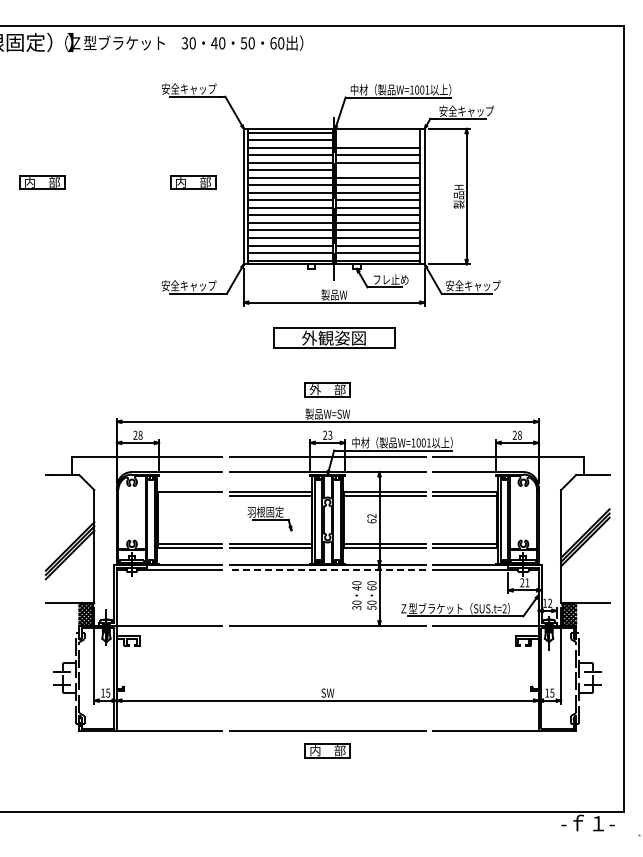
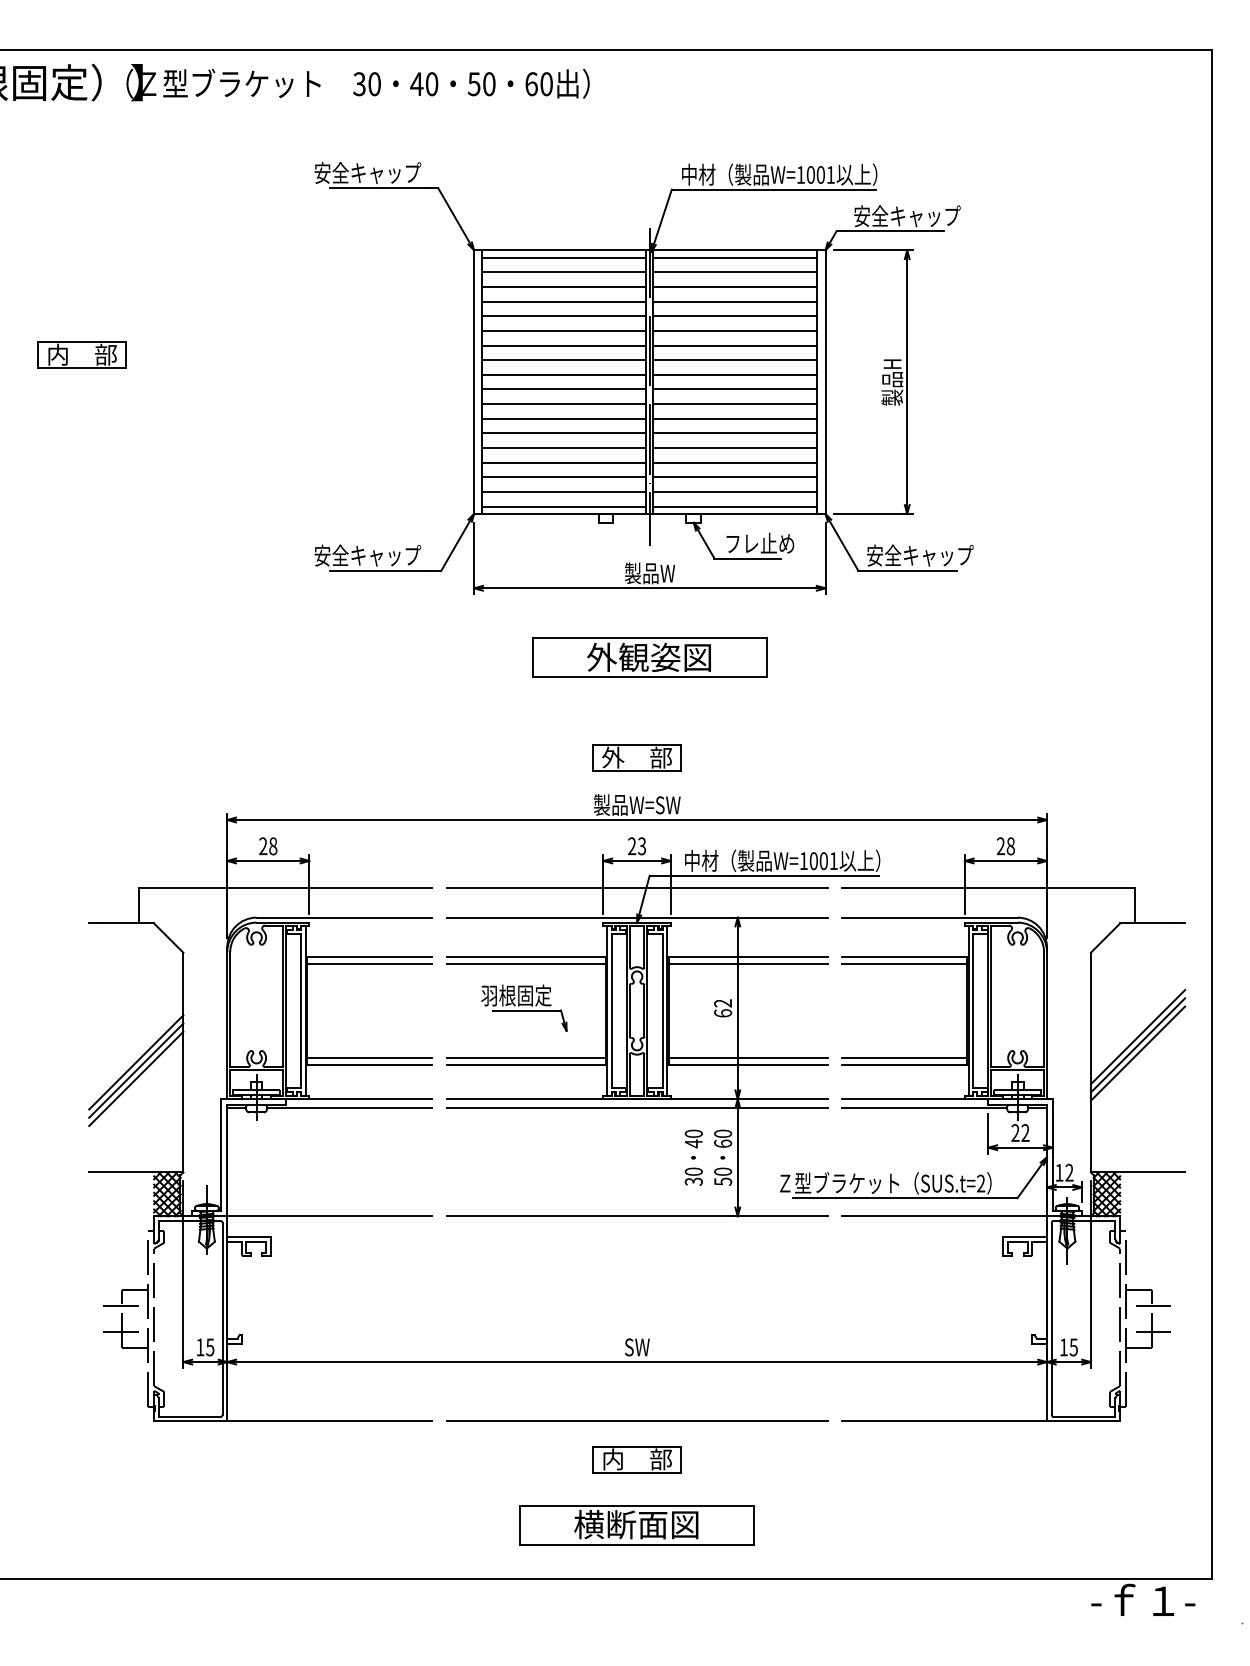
line: (378, 132) -> (735, 257), added
line: (378, 140) -> (735, 273), added
line: (378, 170) -> (735, 331), added
part: (193, 182) -> (376, 354), removed
line: (190, 495) -> (370, 963), added
line: (327, 569) -> (636, 1107), dashed -> solid
text: (527, 582) -> (1025, 1132), 21 -> 22
part: (327, 784) -> (636, 1525), added

